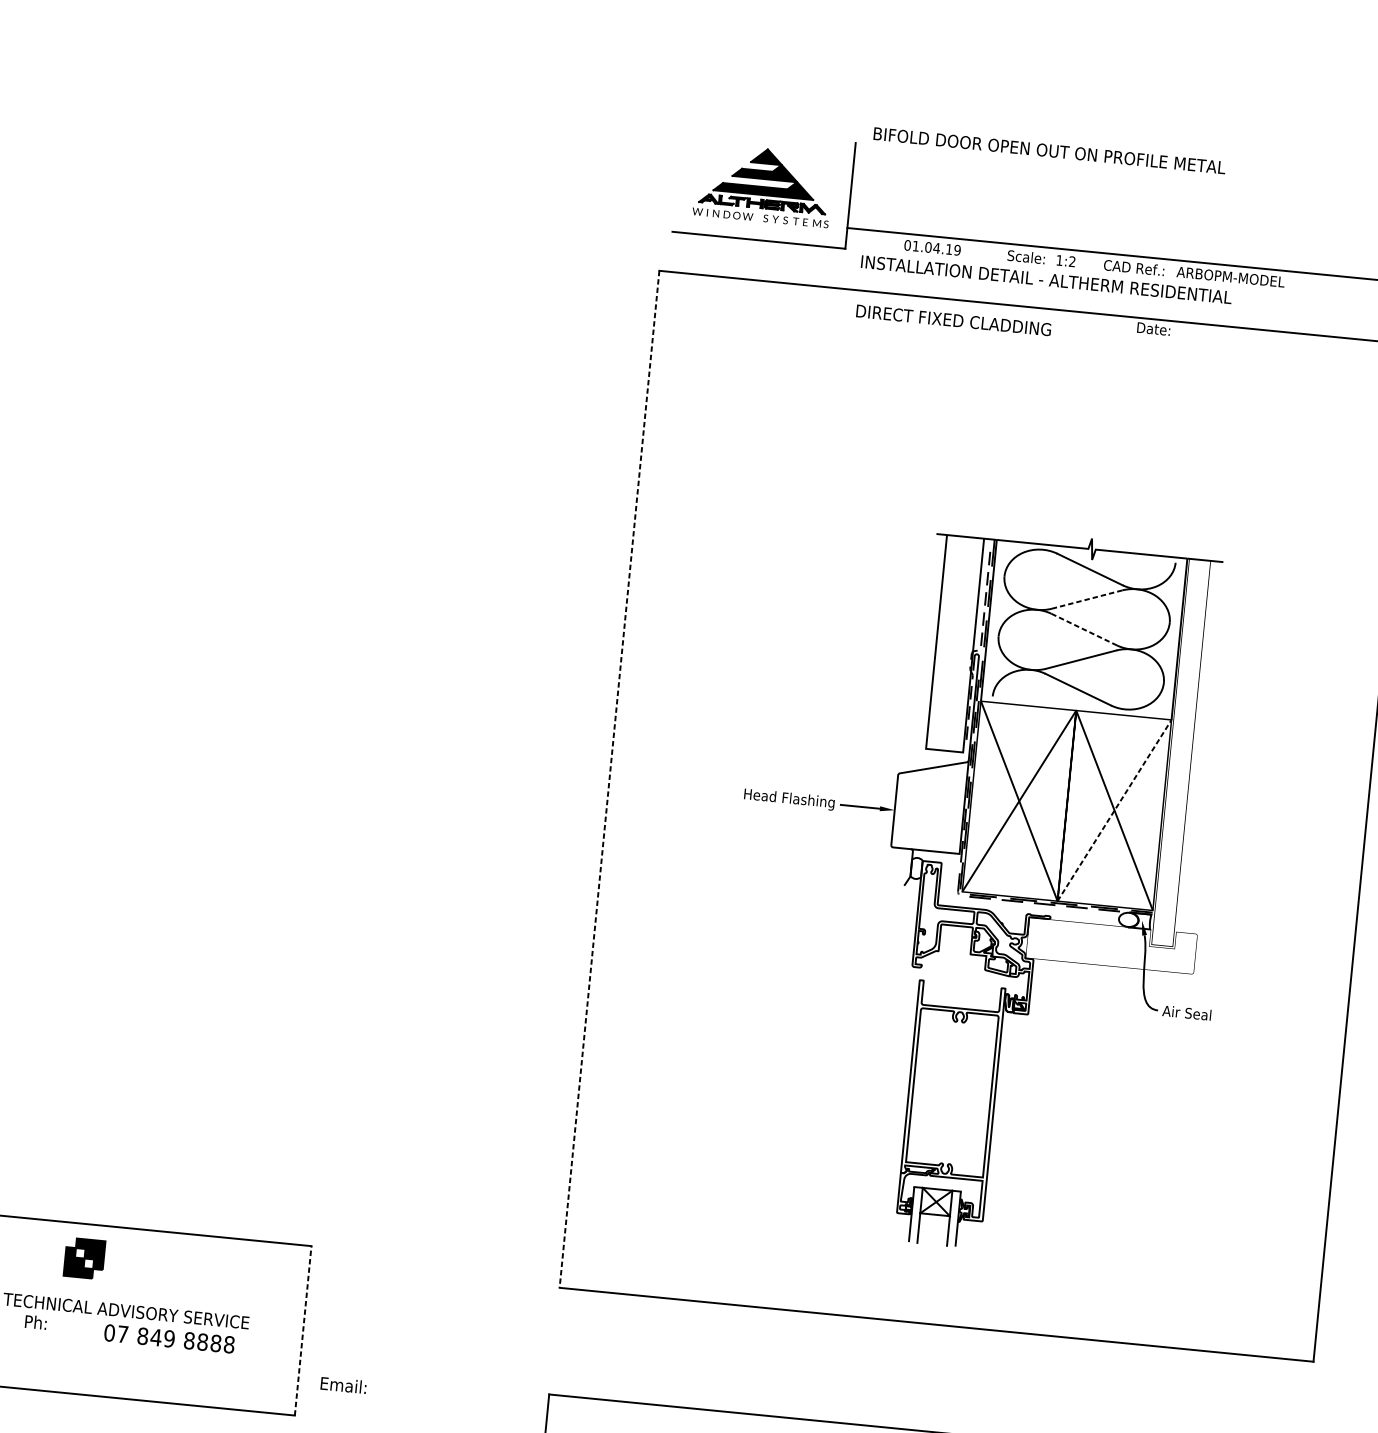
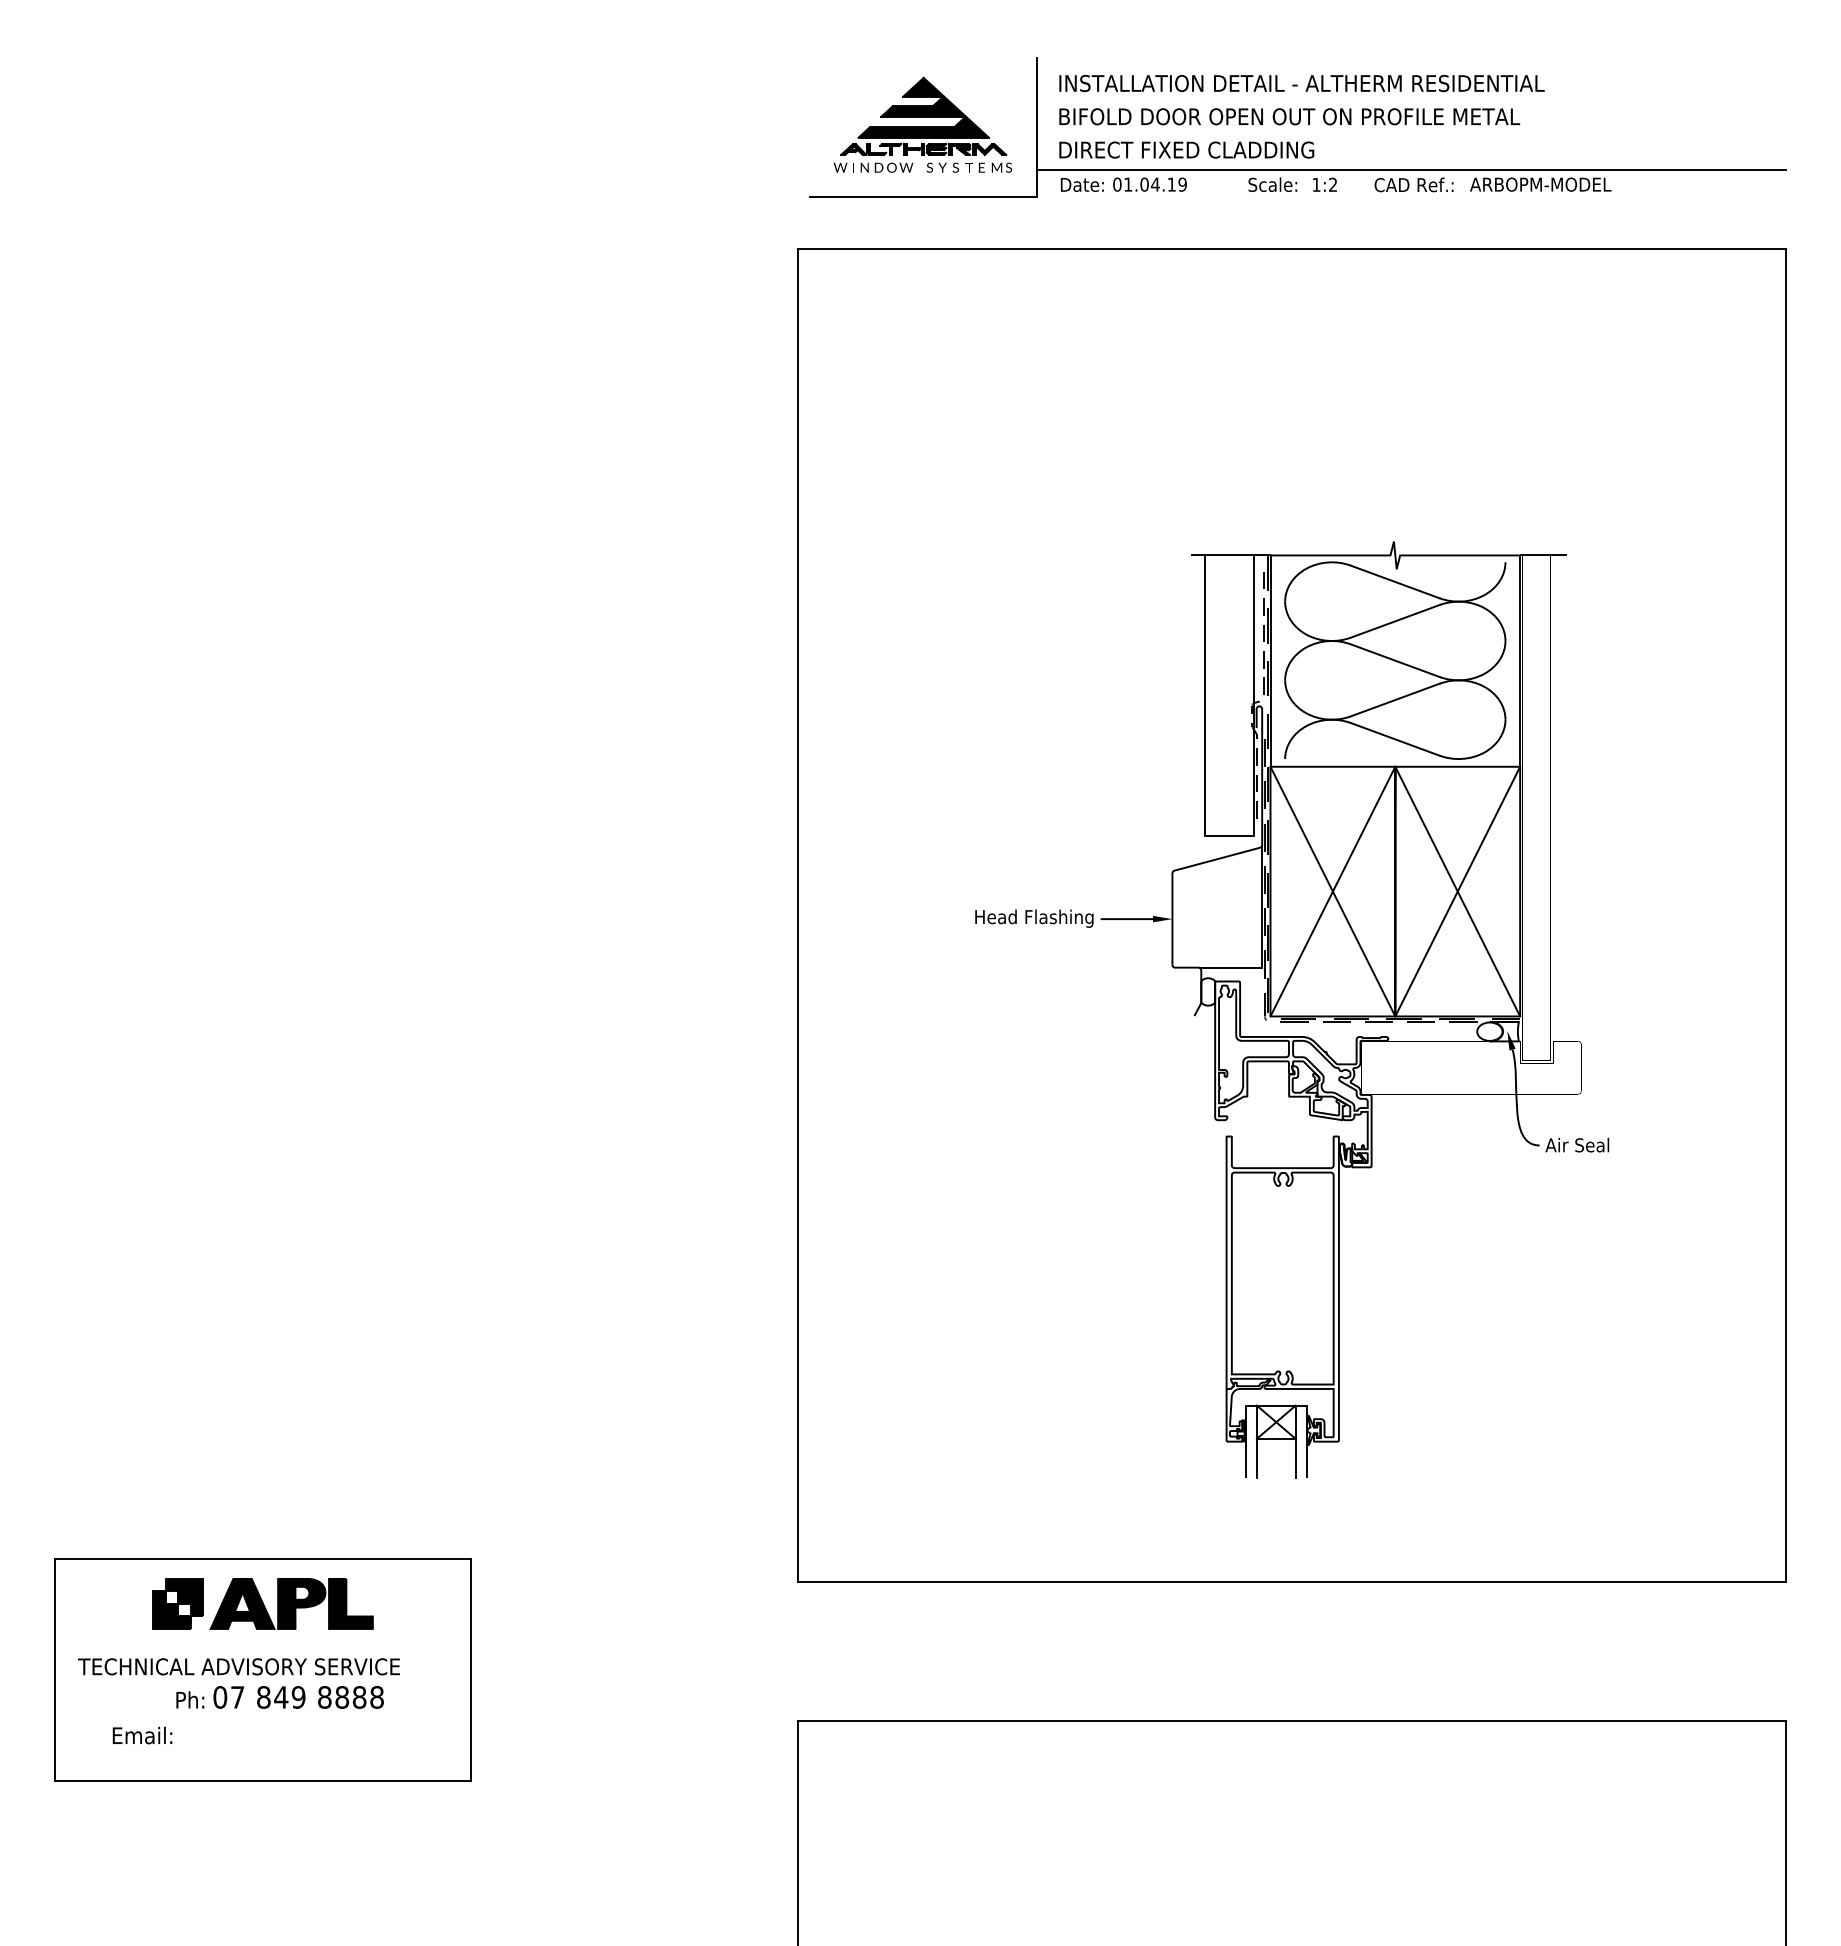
text: (1049, 150) -> (1289, 116), moved
text: (1046, 279) -> (1301, 83), moved
text: (953, 319) -> (1186, 149), moved
text: (1153, 328) -> (1082, 184), moved
line: (1086, 599) -> (1394, 621), dashed -> solid
line: (1084, 629) -> (1395, 660), dashed -> solid
line: (609, 779) -> (798, 915), dashed -> solid
line: (1114, 810) -> (1457, 891), dashed -> solid
part: (171, 1266) -> (291, 1603), added
text: (36, 1322) -> (190, 1699), moved
line: (303, 1330) -> (471, 1669), dashed -> solid
text: (343, 1385) -> (142, 1735), moved

